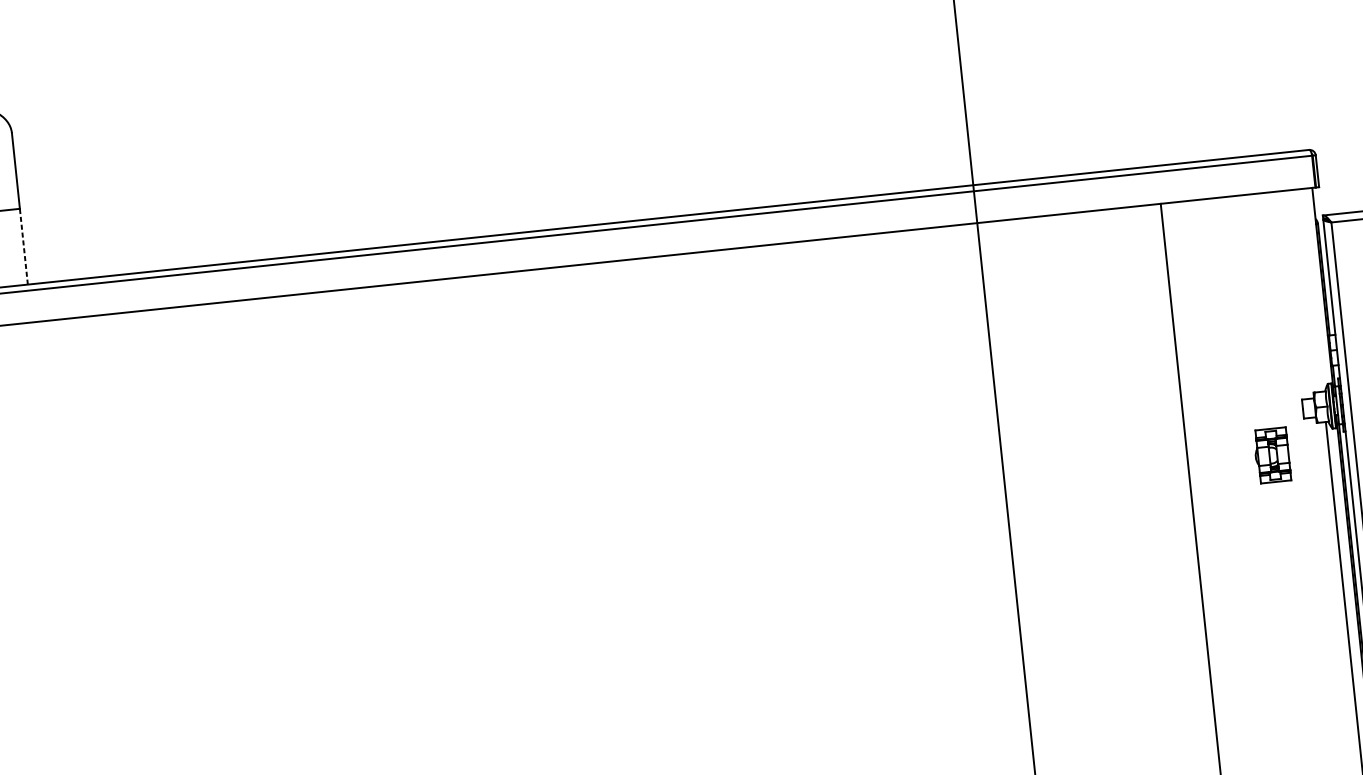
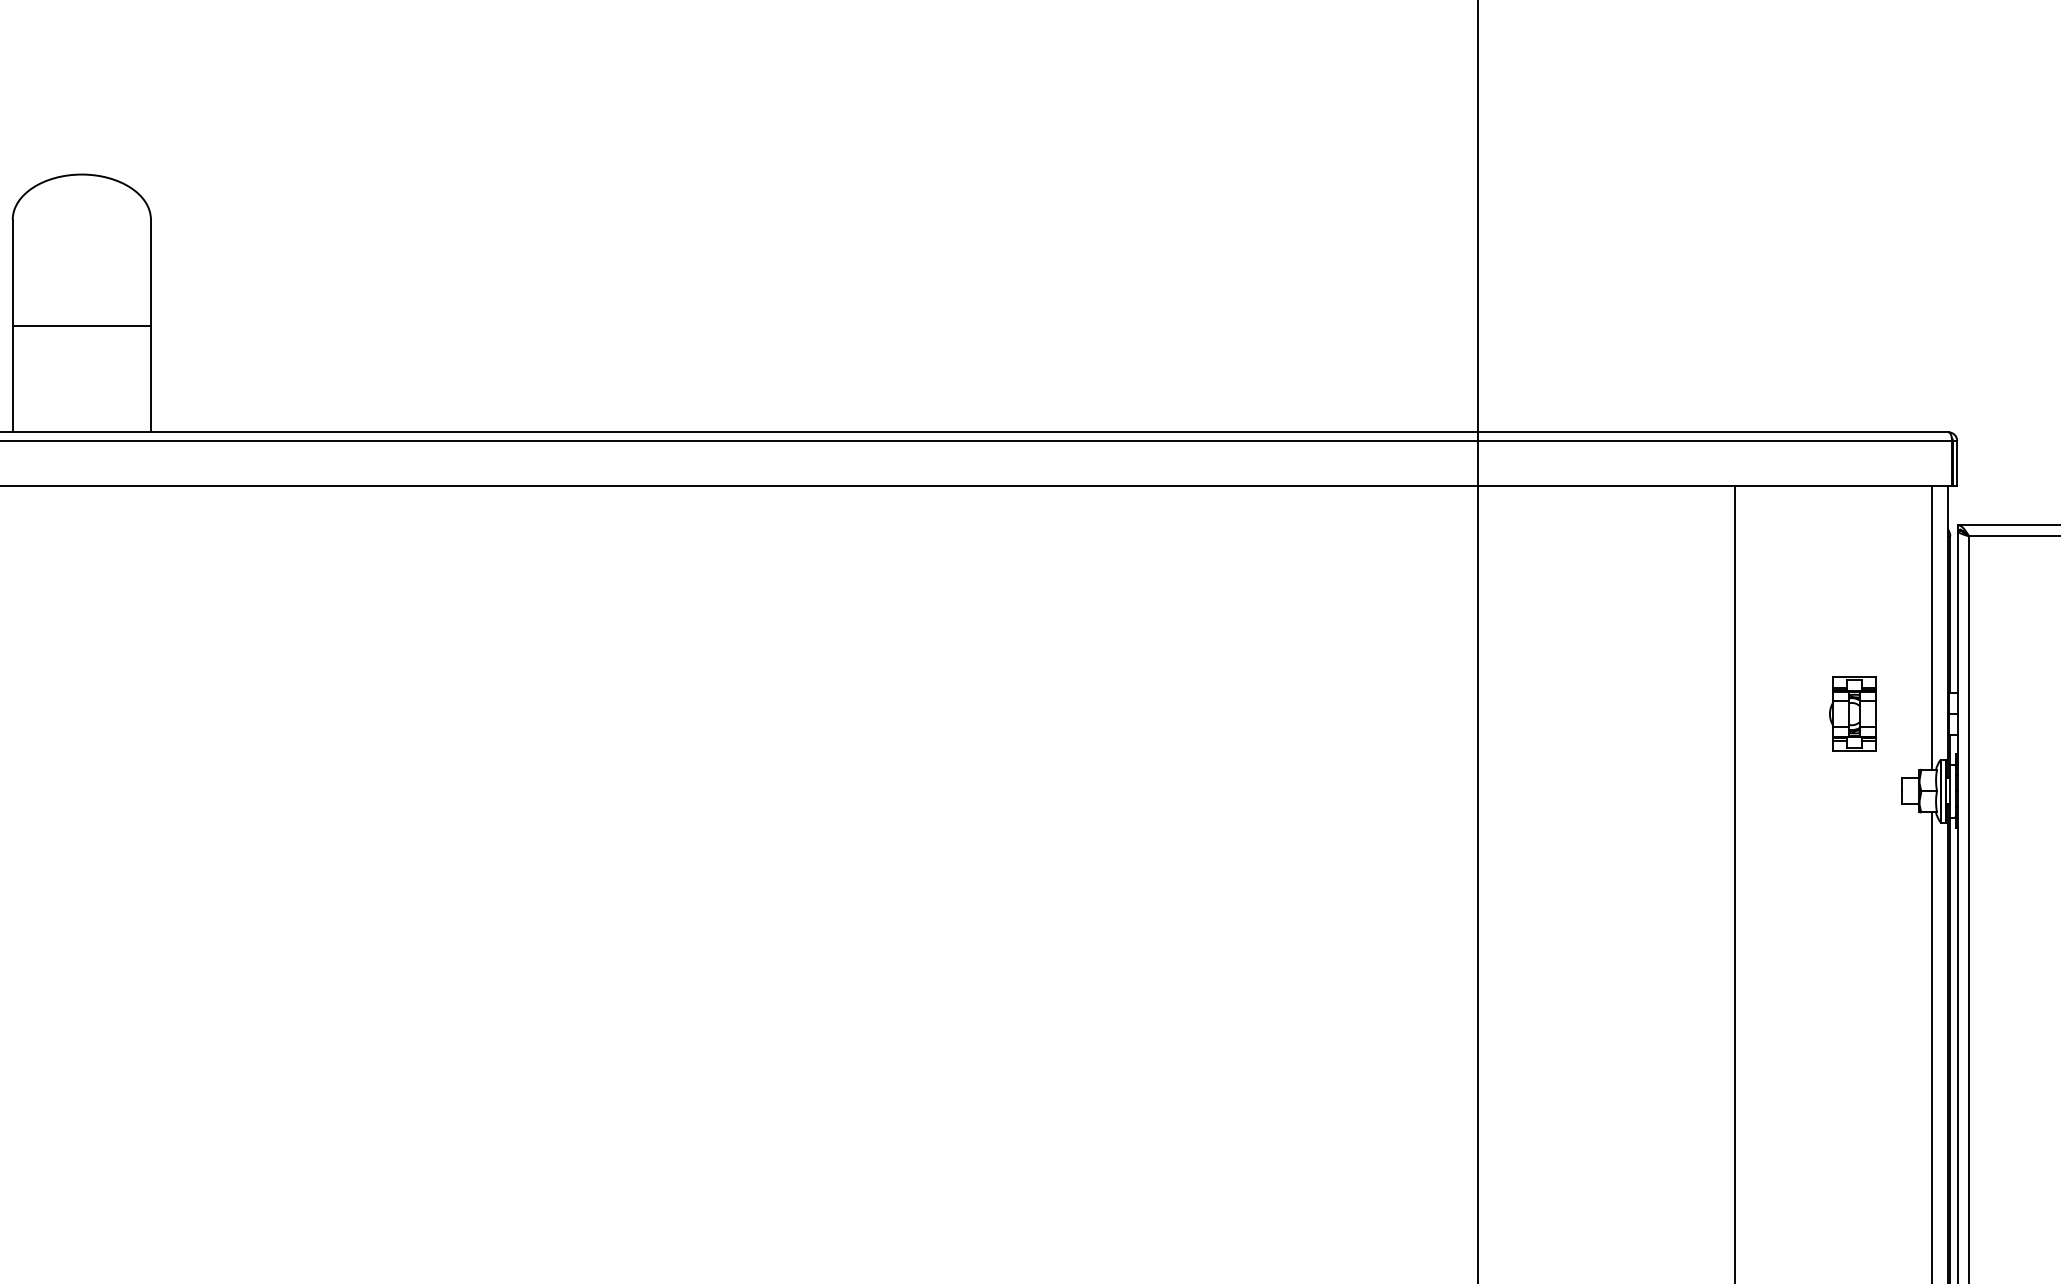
line: (23, 246) -> (150, 378), dashed -> solid
line: (1312, 290) -> (1932, 627), added
part: (1271, 455) -> (1852, 713), moved

